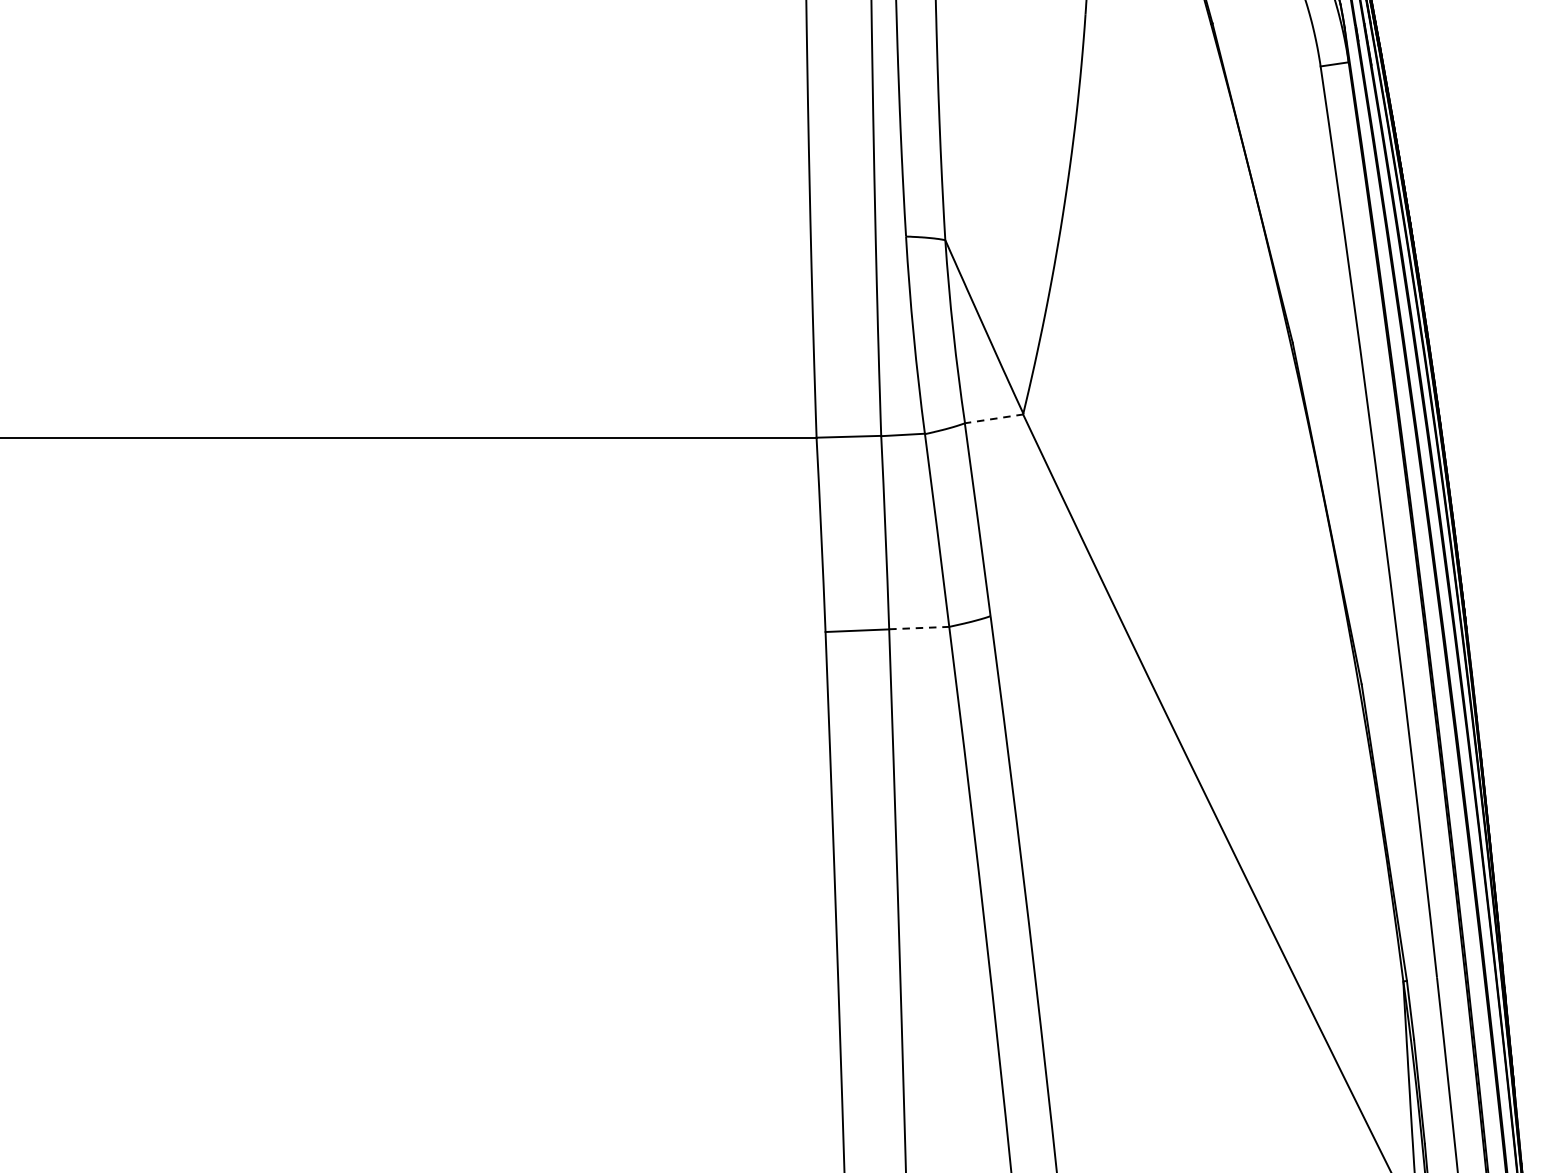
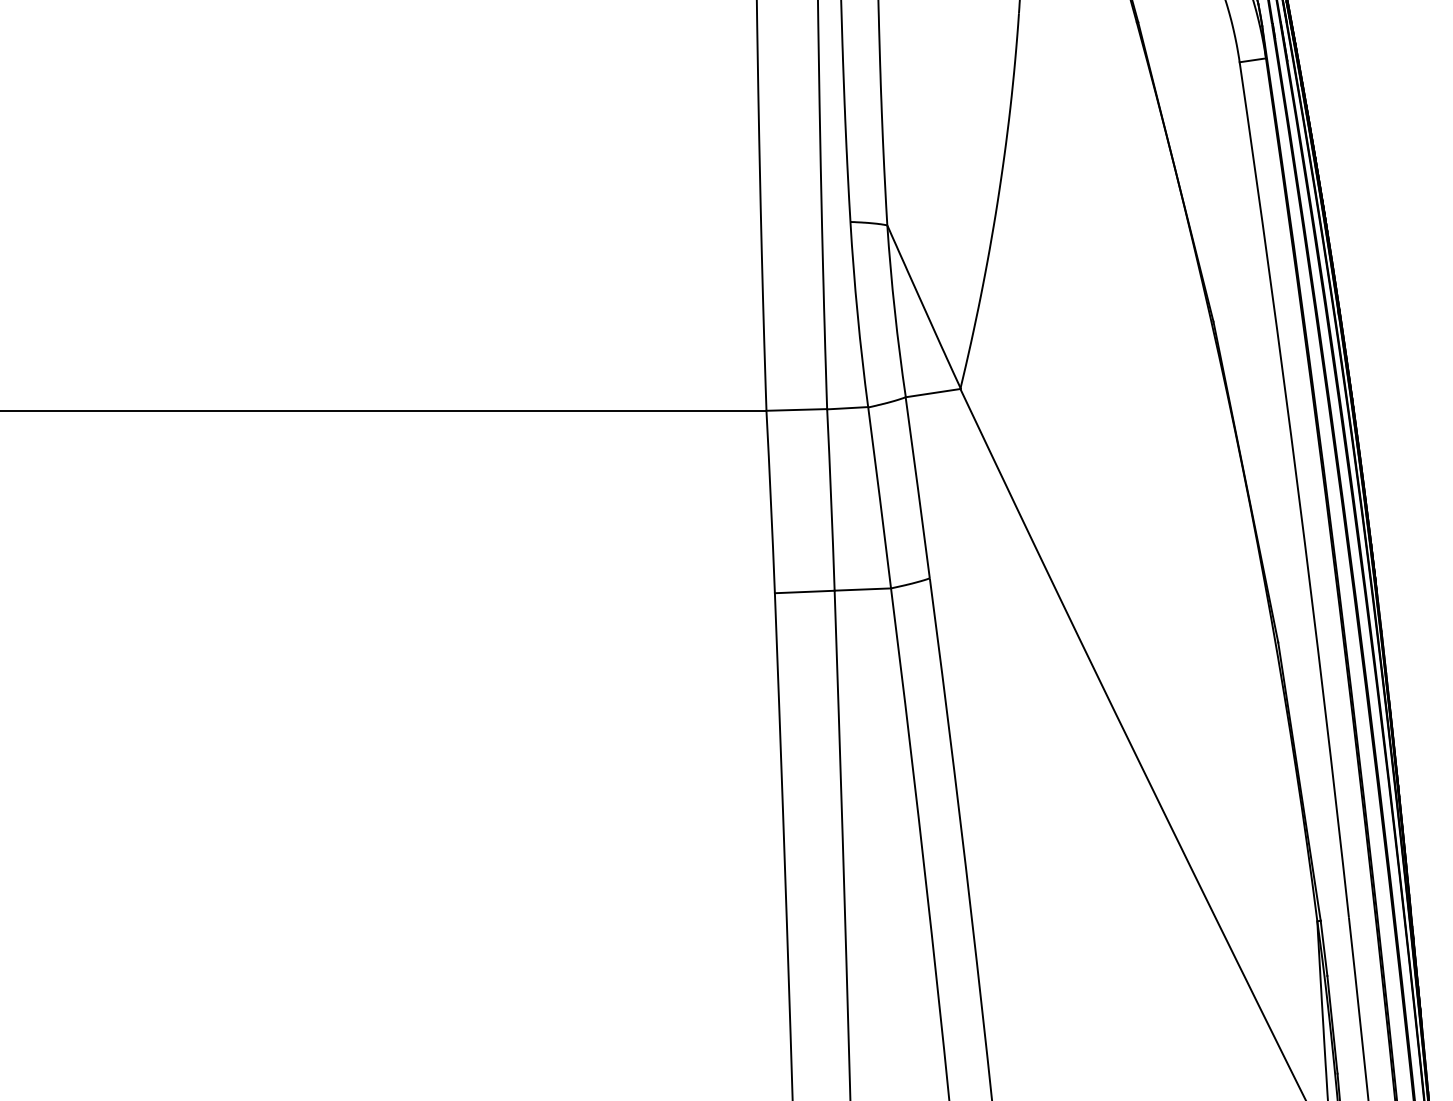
line: (994, 419) -> (933, 393), dashed -> solid
line: (919, 628) -> (863, 589), dashed -> solid

